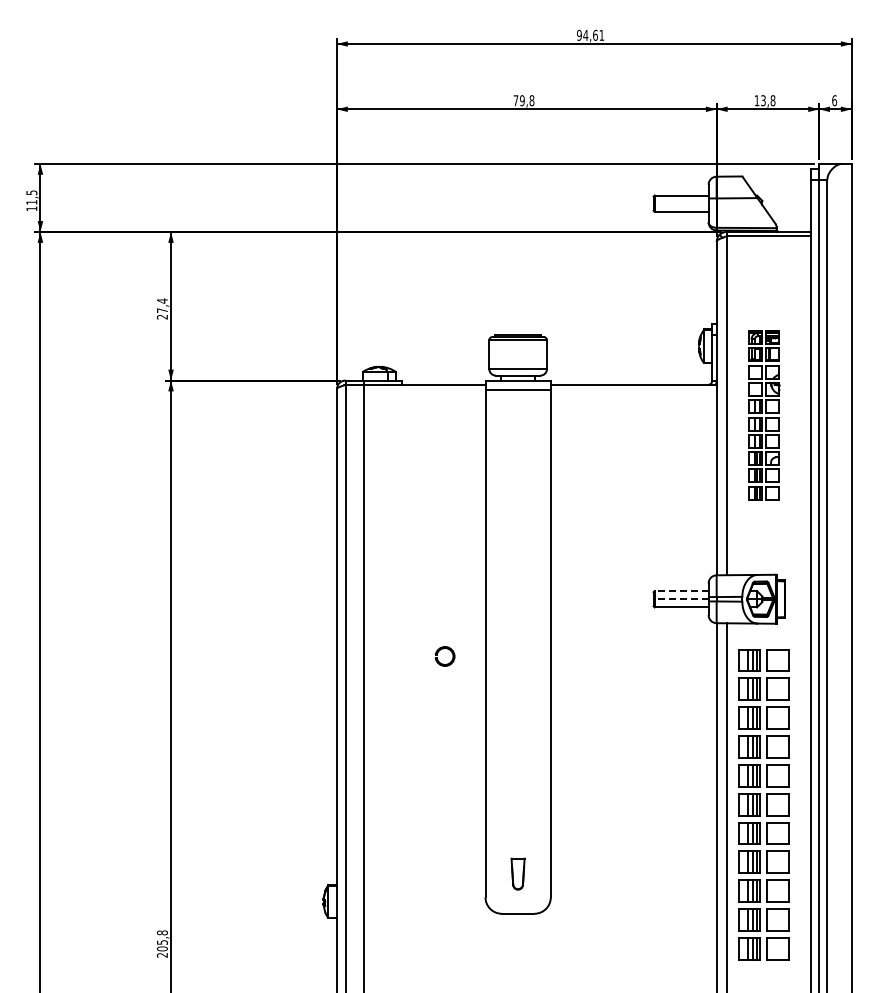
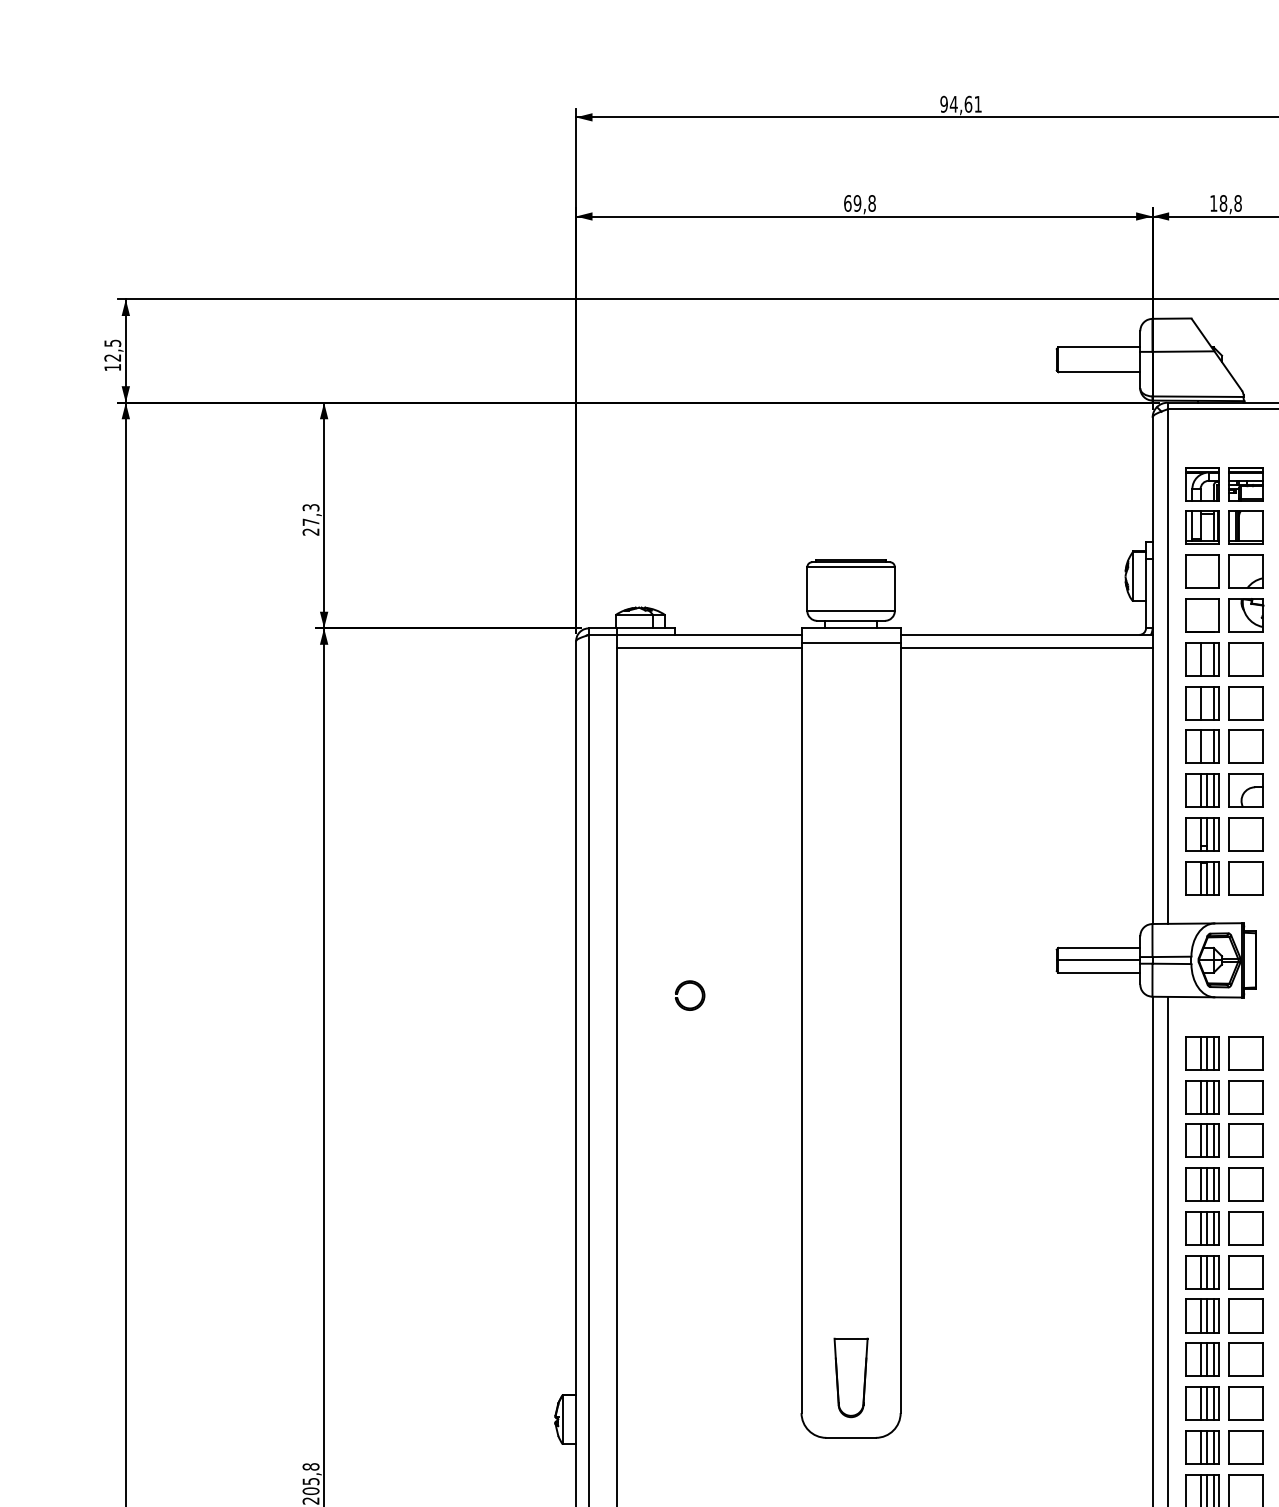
text: (515, 100) -> (847, 203), 79,8 -> 69,8
text: (763, 100) -> (1223, 203), 13,8 -> 18,8
text: (31, 202) -> (112, 358), 11,5 -> 12,5
text: (161, 300) -> (309, 506), 27,4 -> 27,3
line: (424, 393) -> (708, 647), added
line: (633, 393) -> (1026, 647), added
part: (764, 415) -> (1225, 681), size x1.67
line: (681, 591) -> (1099, 948), dashed -> solid
line: (681, 599) -> (1099, 960), dashed -> solid
part: (438, 653) -> (680, 991), moved
part: (517, 873) -> (850, 1376), size x1.67

